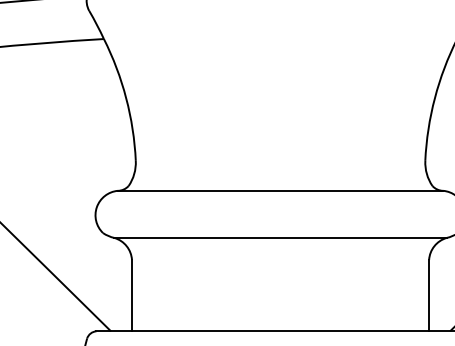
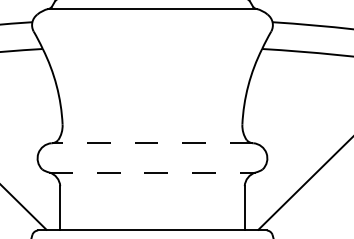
line: (280, 191) -> (152, 143), solid -> dashed
line: (280, 237) -> (152, 172), solid -> dashed

